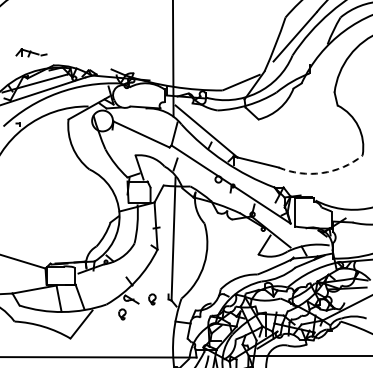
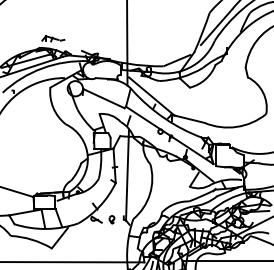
part: (31, 52) -> (53, 38), moved
arc: (322, 173) -> (236, 127), dashed -> solid
part: (122, 314) -> (90, 230), removed

